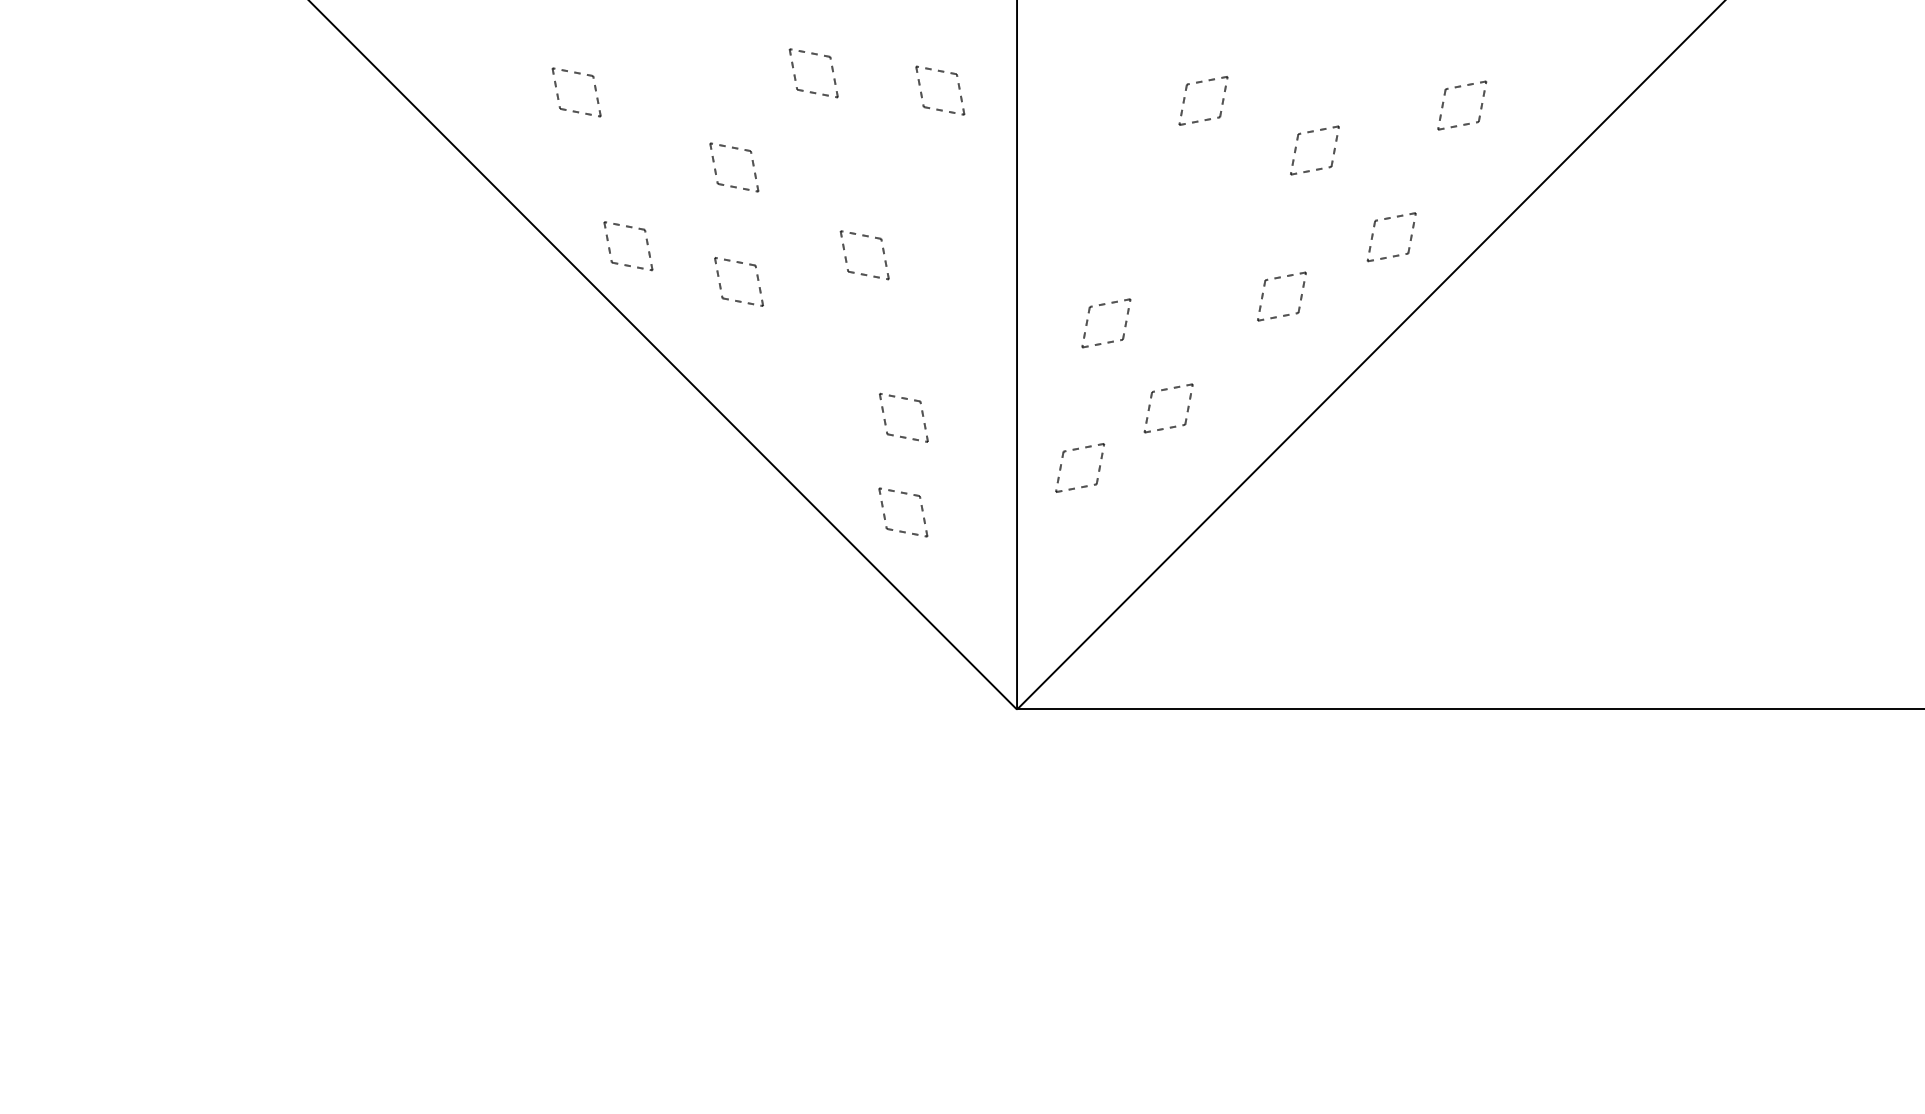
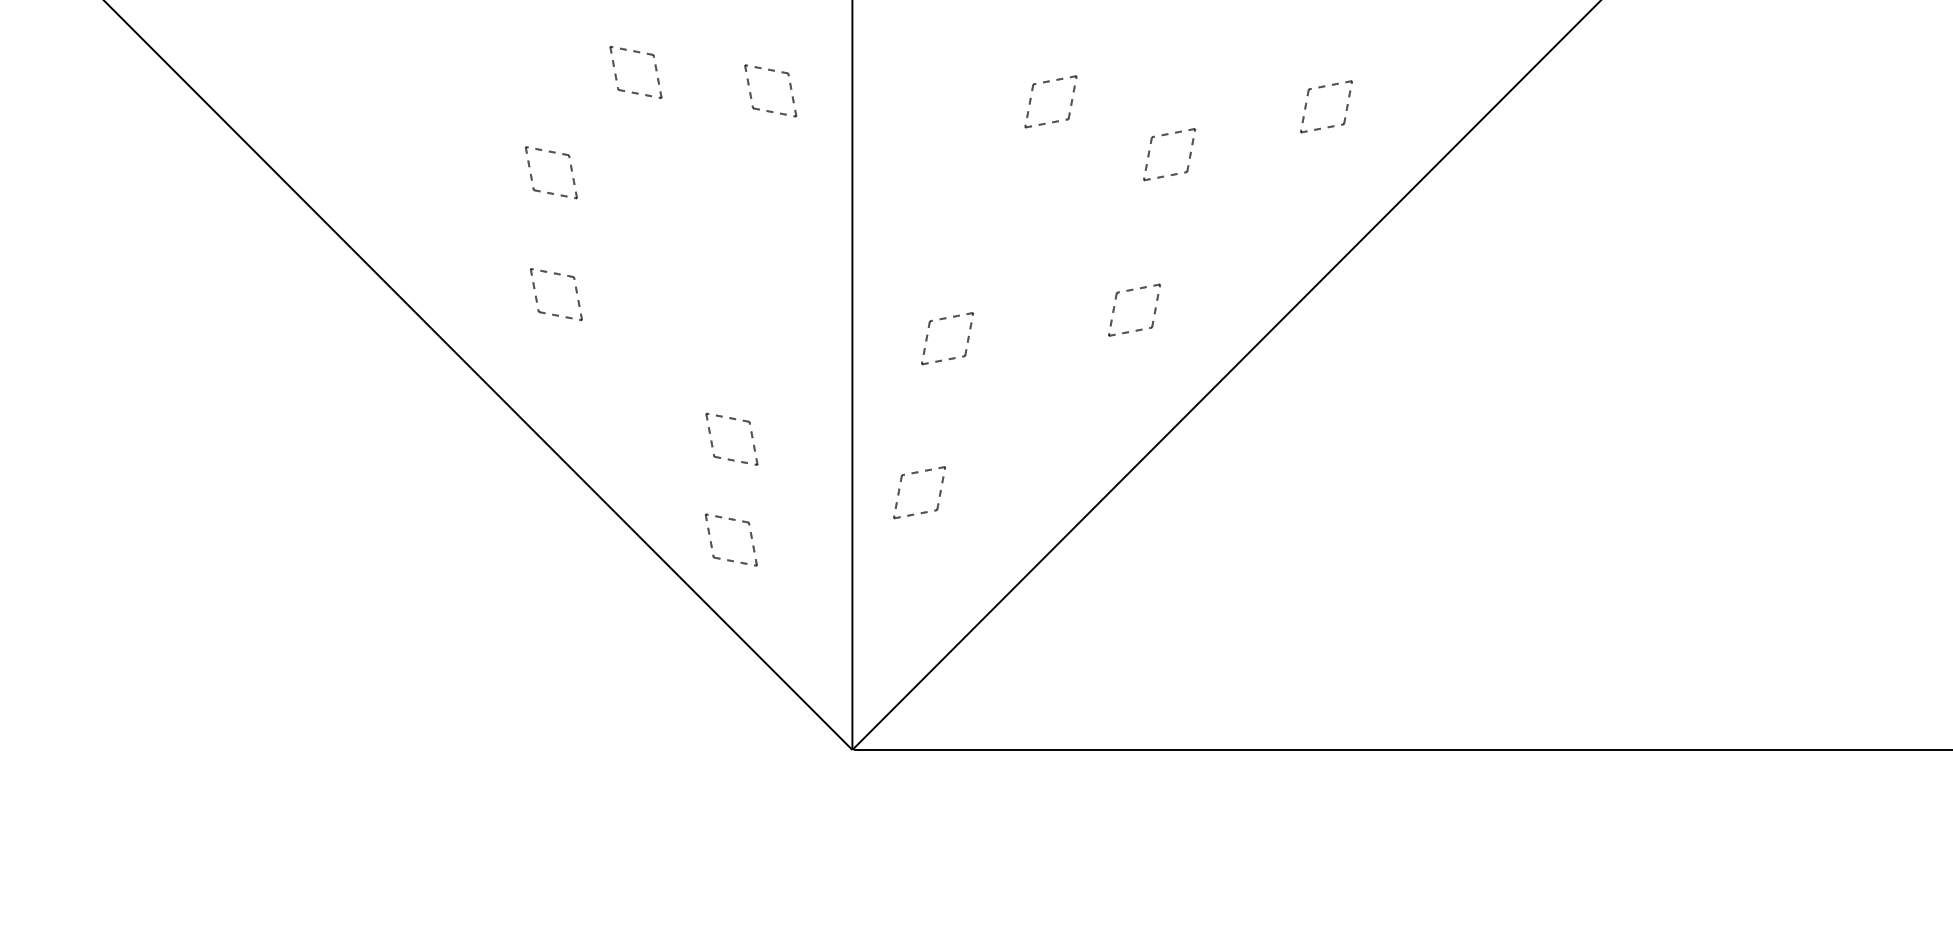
part: (558, 93) -> (364, 93), removed
part: (1373, 236) -> (1231, 246), removed
part: (847, 260) -> (671, 271), removed
part: (628, 264) -> (438, 276), removed
part: (1150, 407) -> (994, 428), removed

